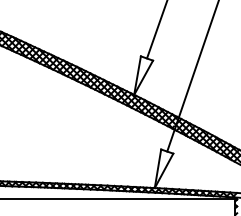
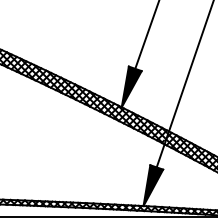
fill: (143, 75) -> (131, 86), added
fill: (163, 168) -> (152, 185), added

